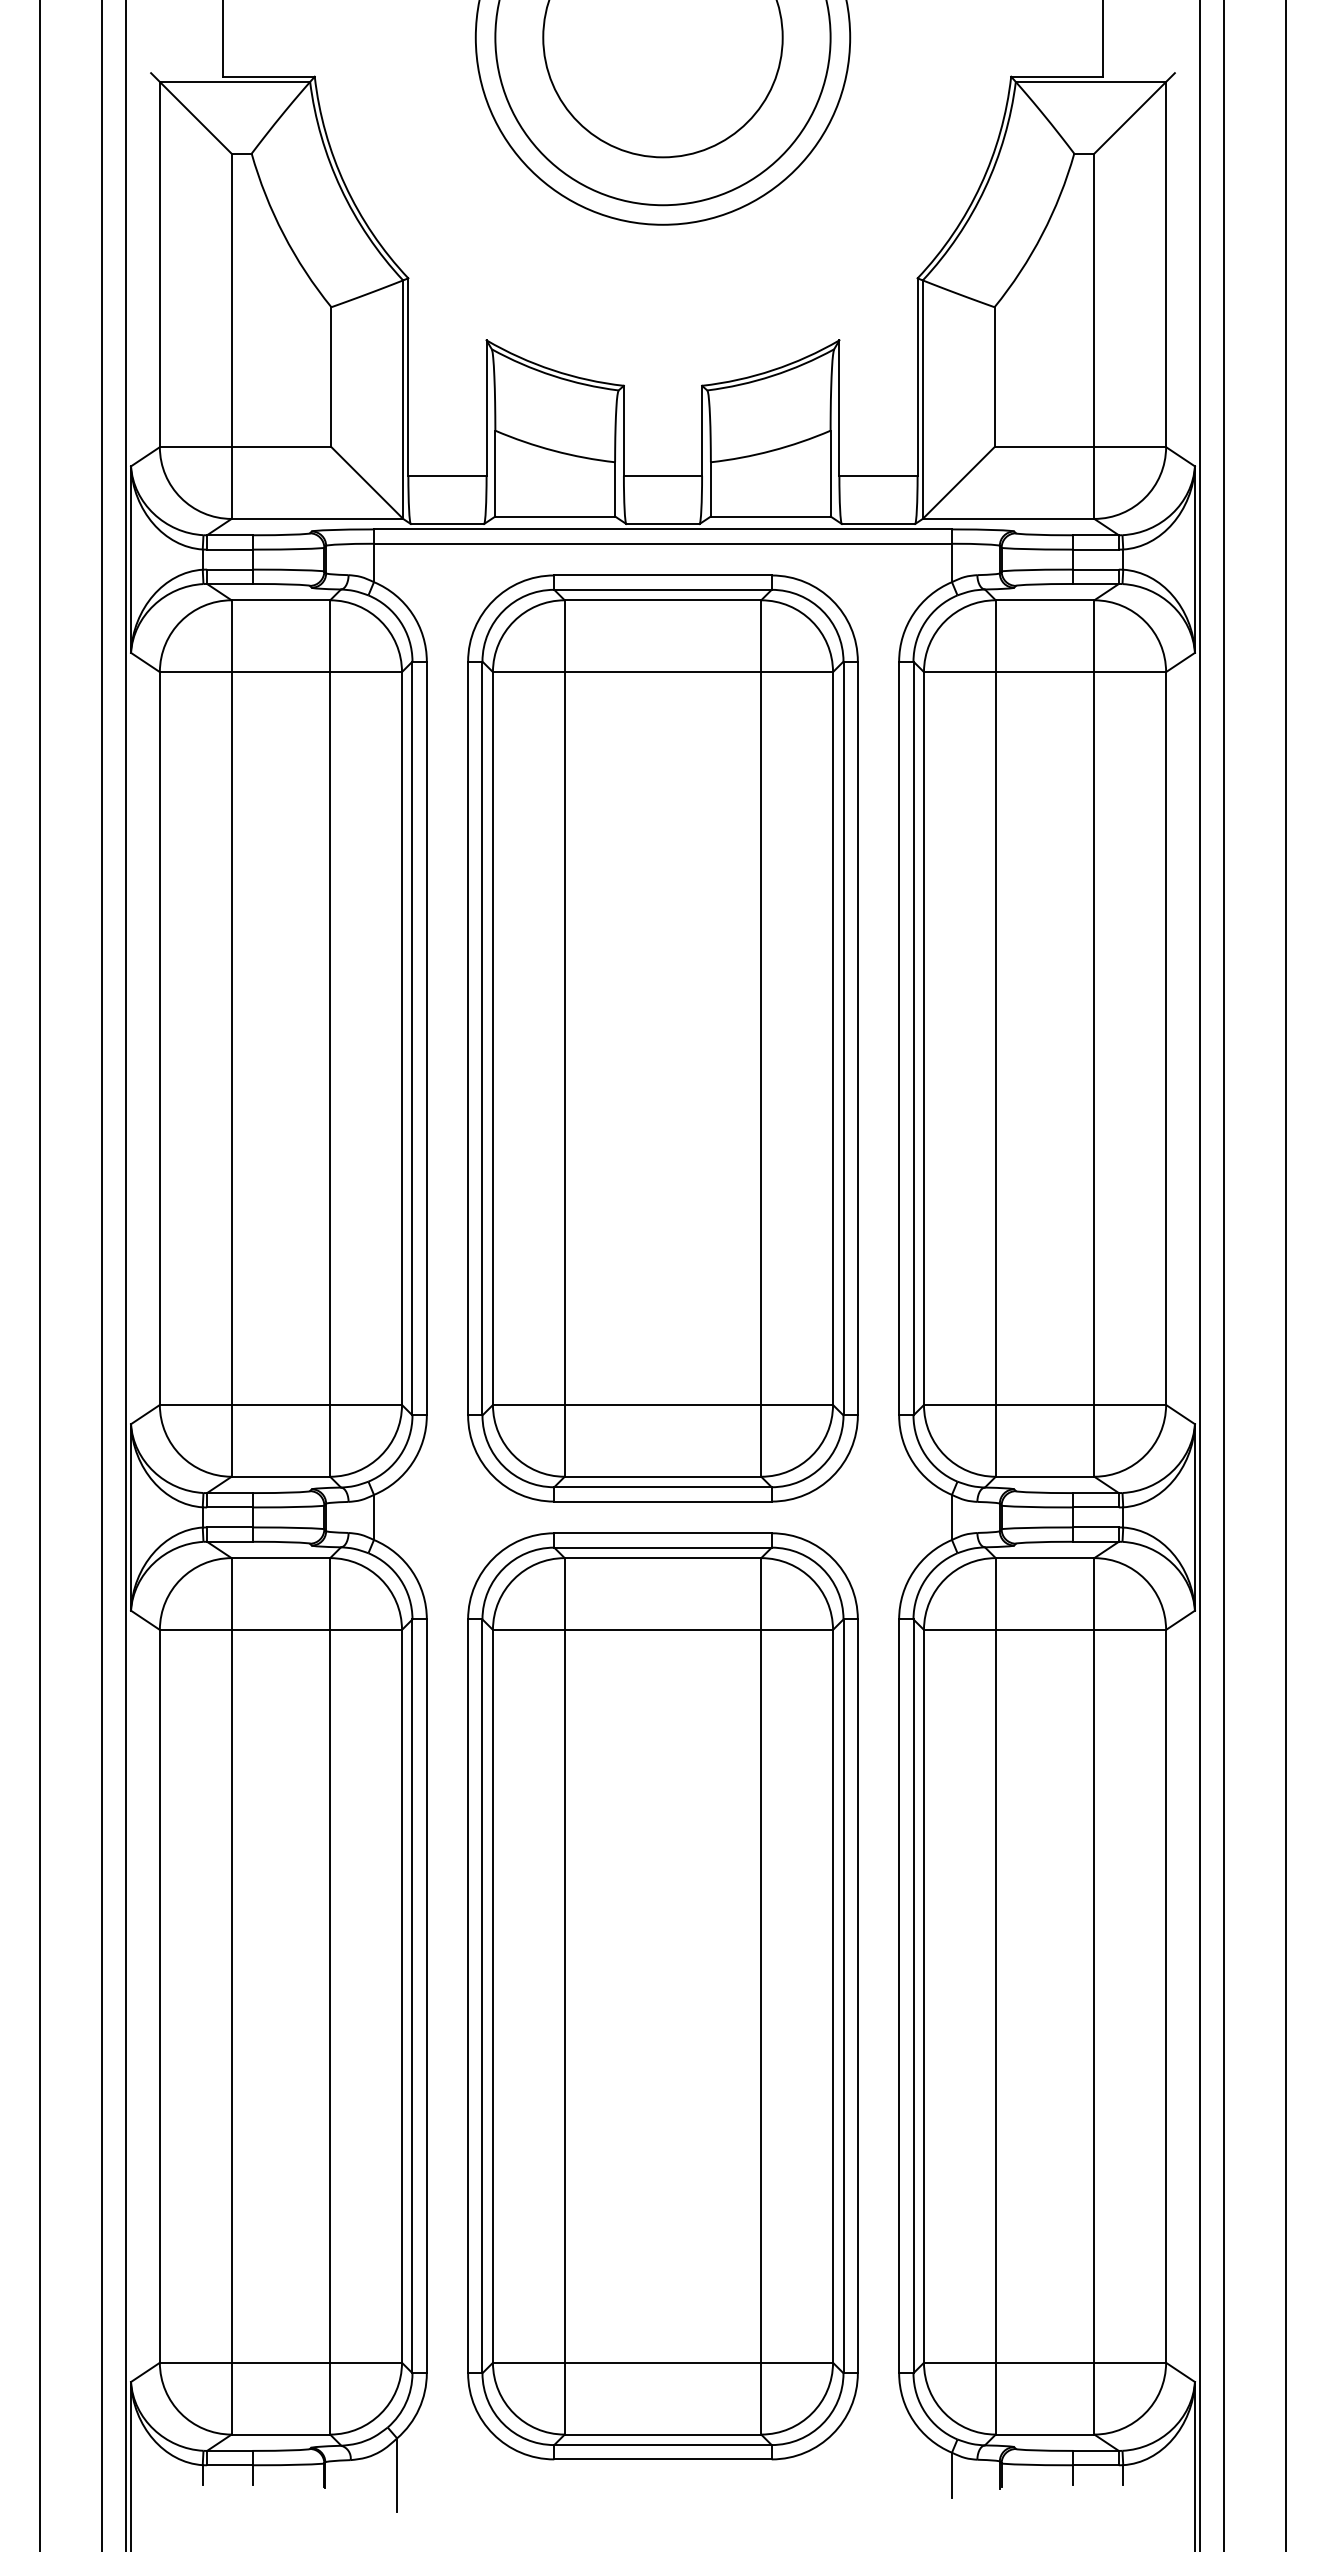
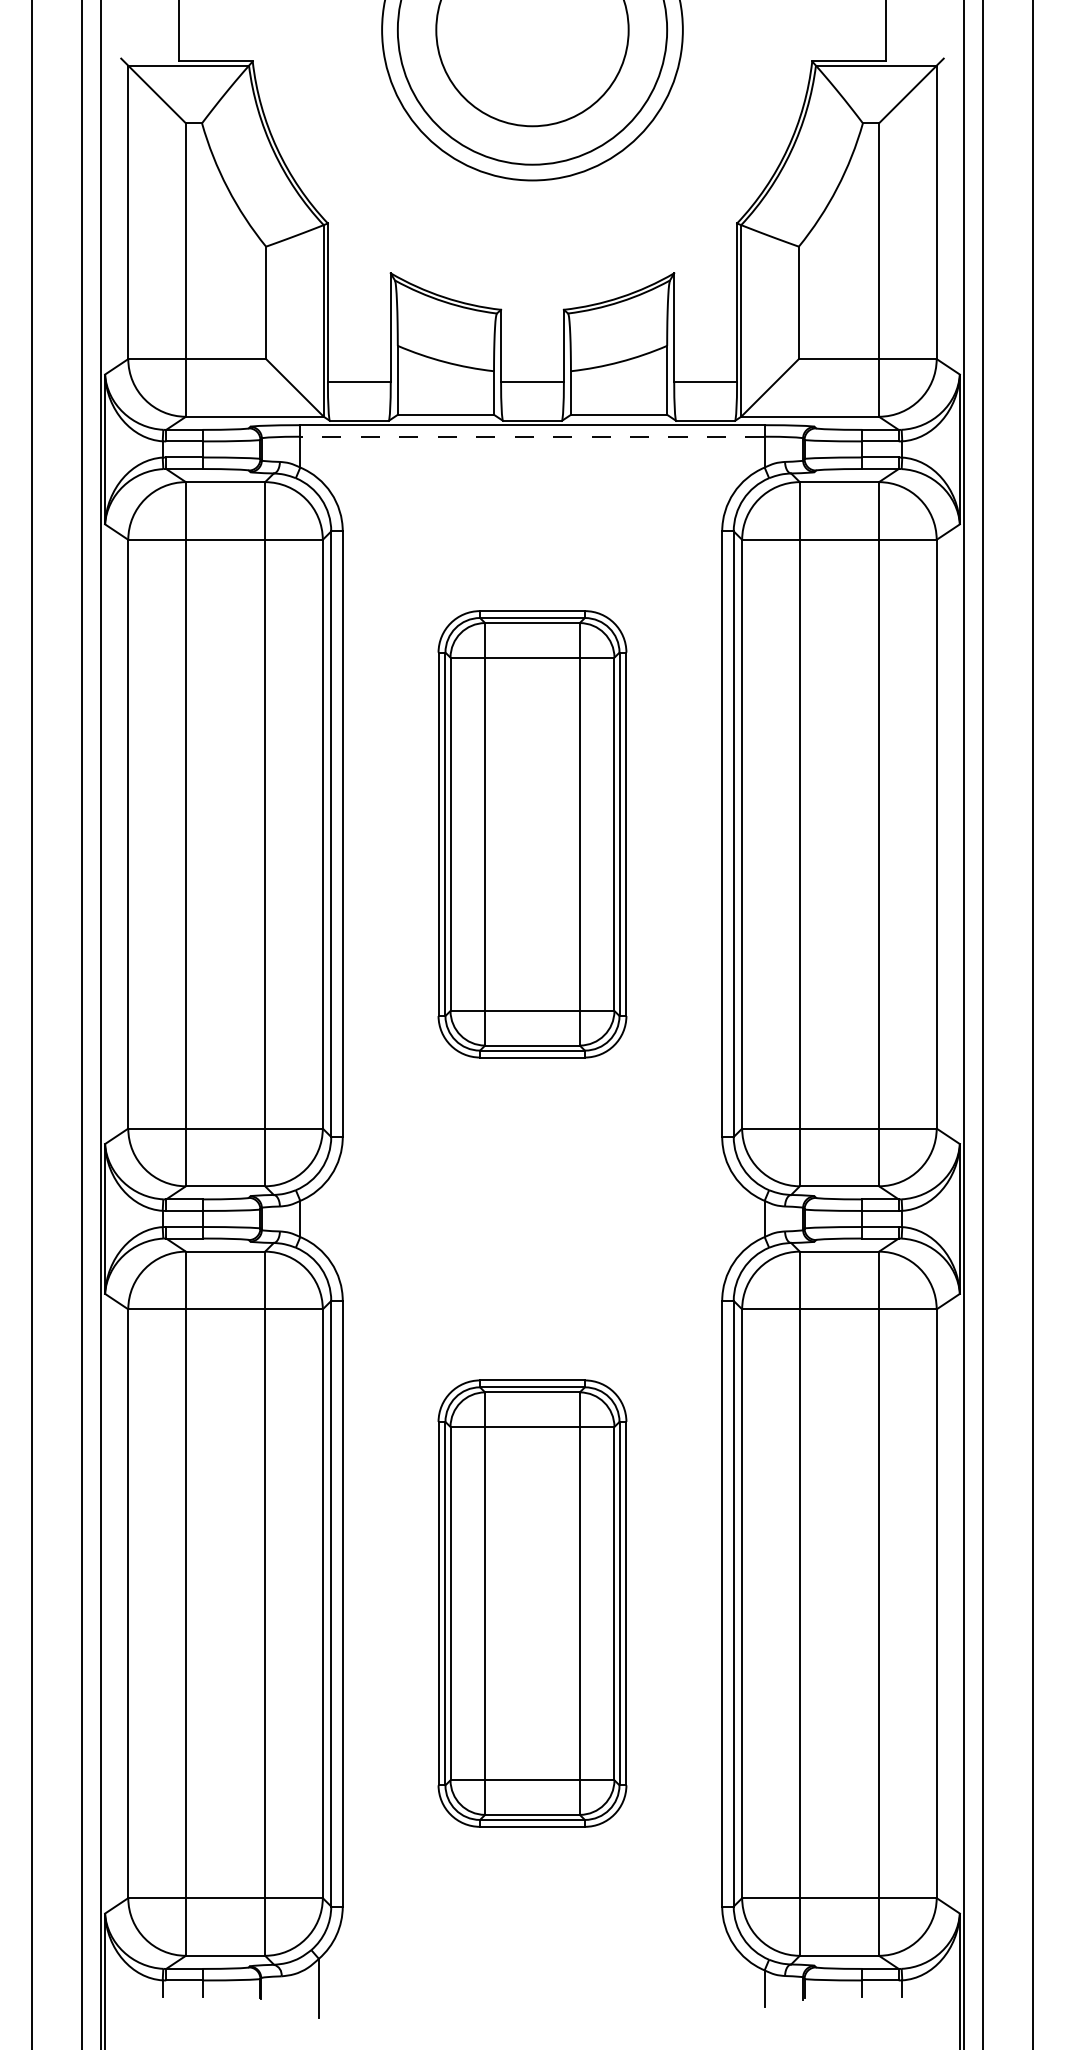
line: (663, 543) -> (532, 436), solid -> dashed
part: (663, 1038) -> (532, 834), size x0.6
part: (663, 1996) -> (532, 1603), size x0.6

